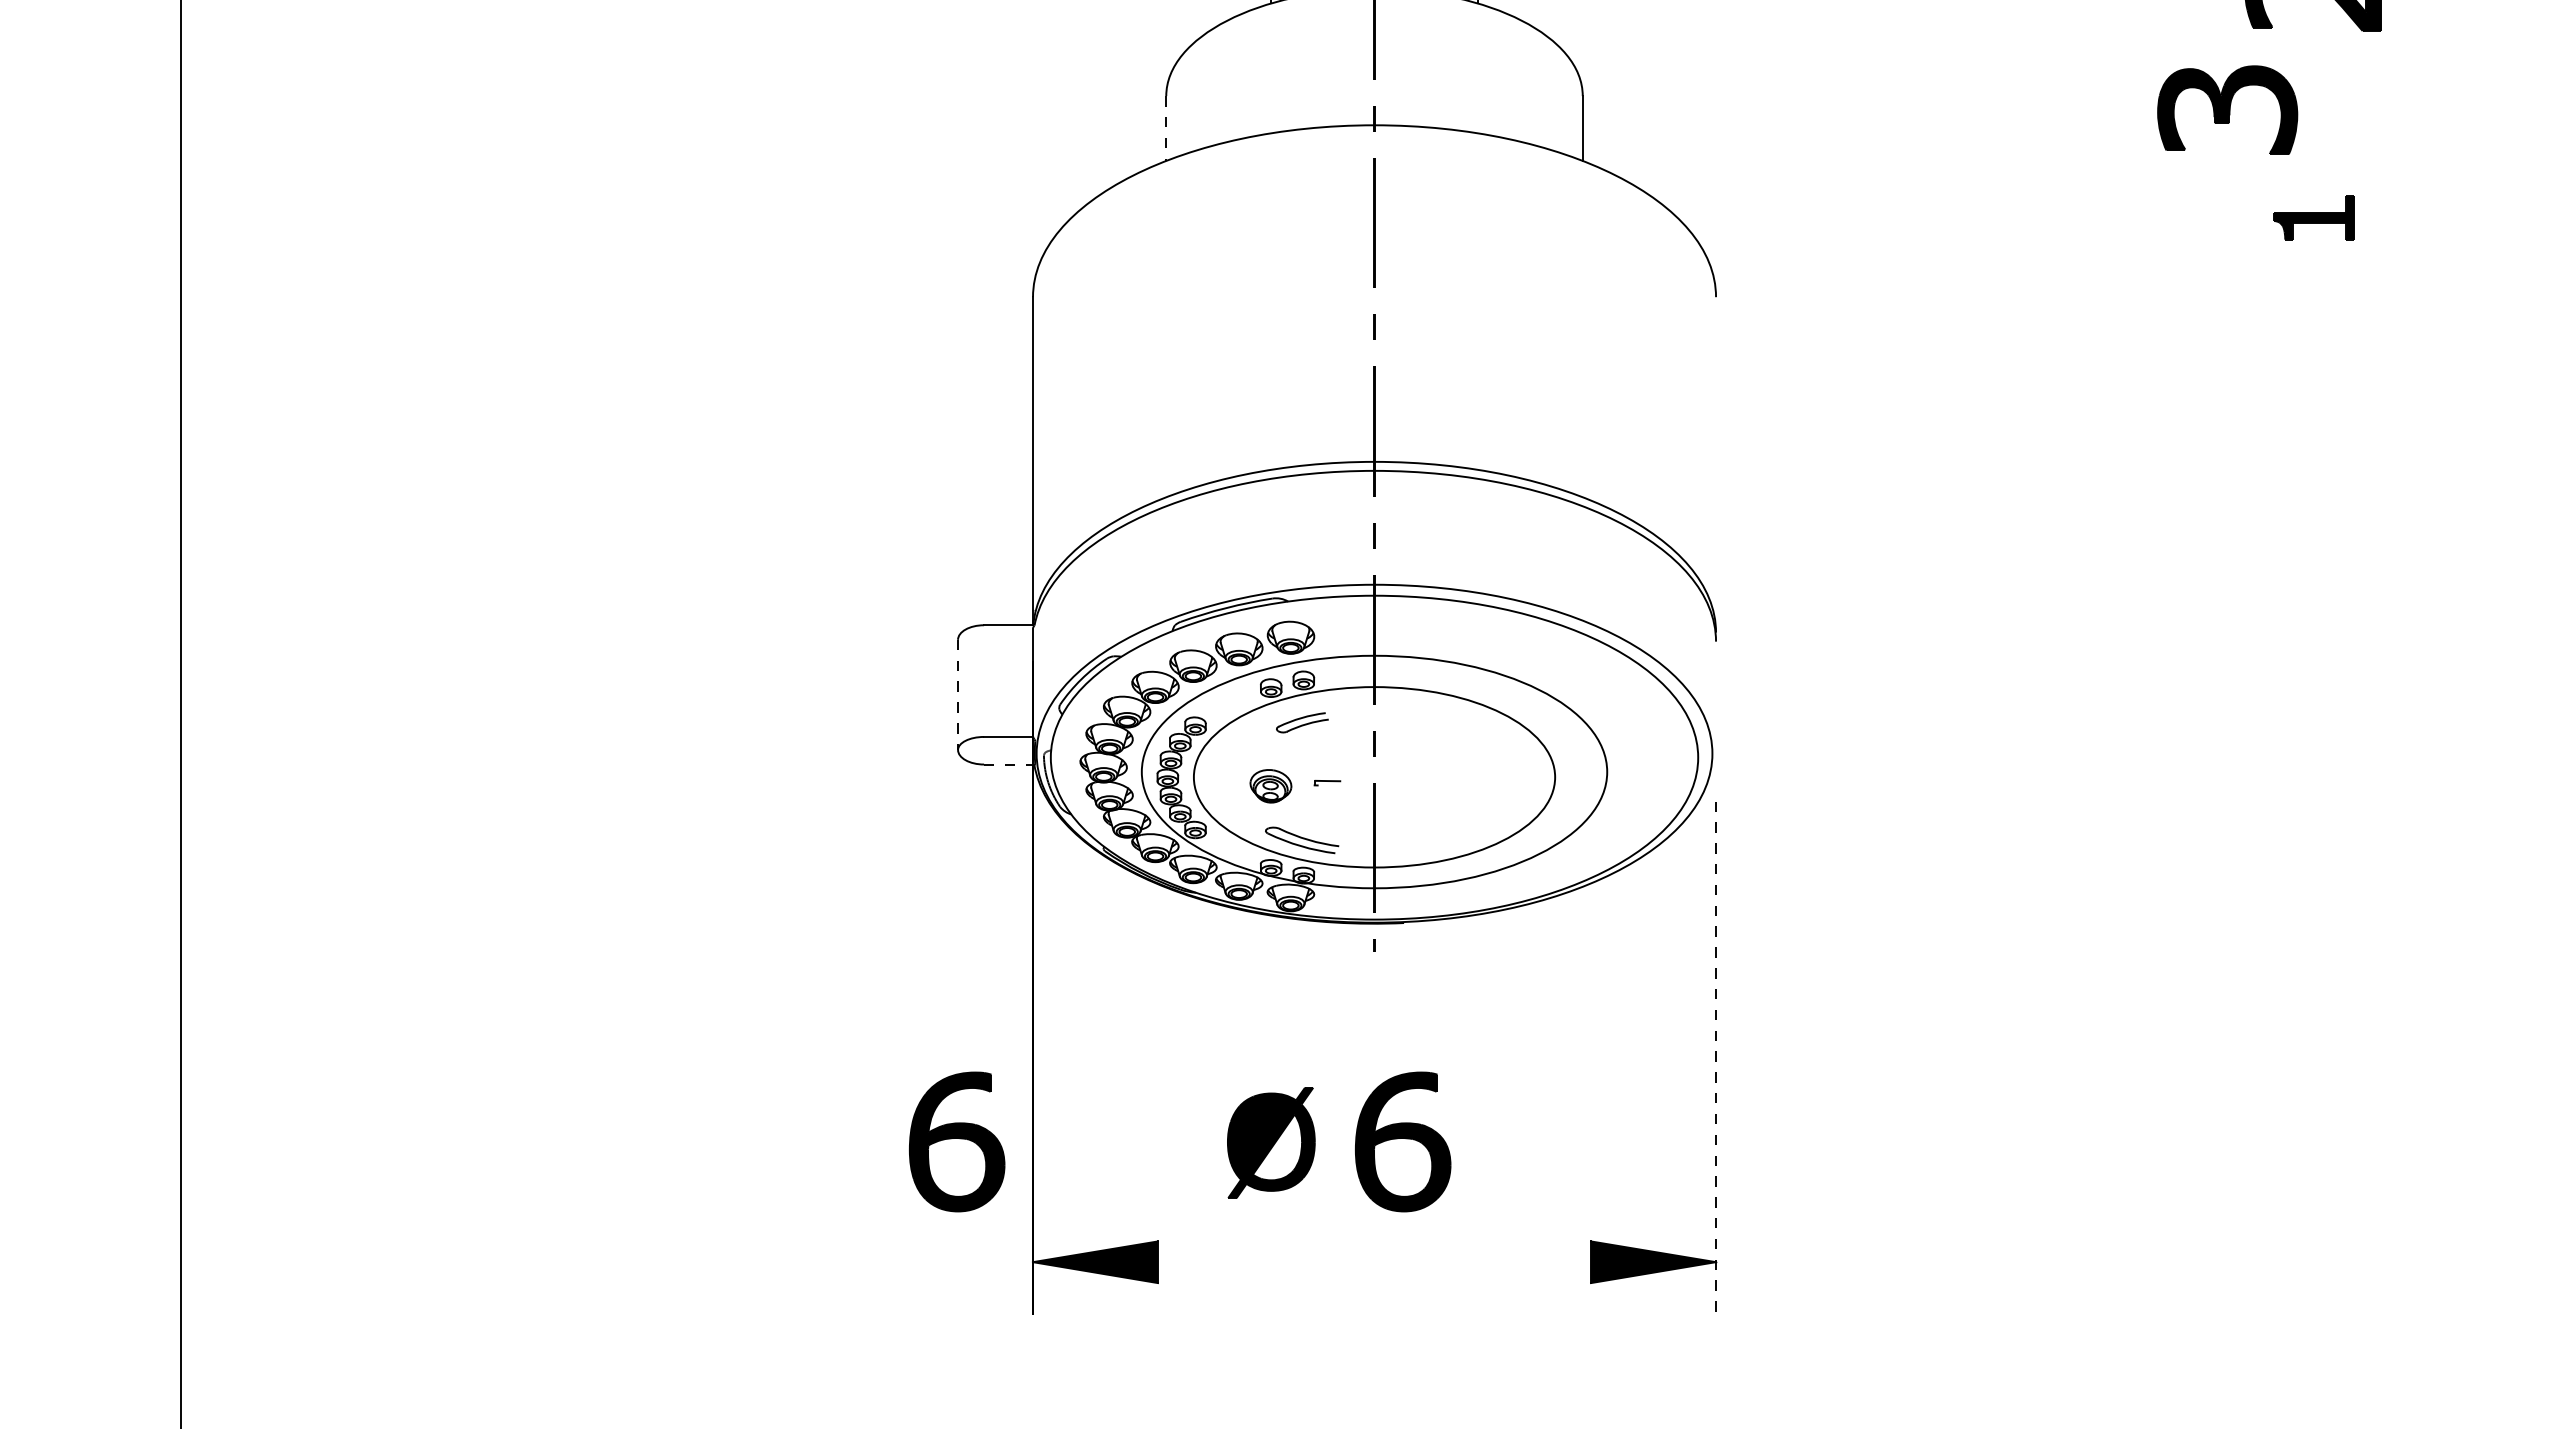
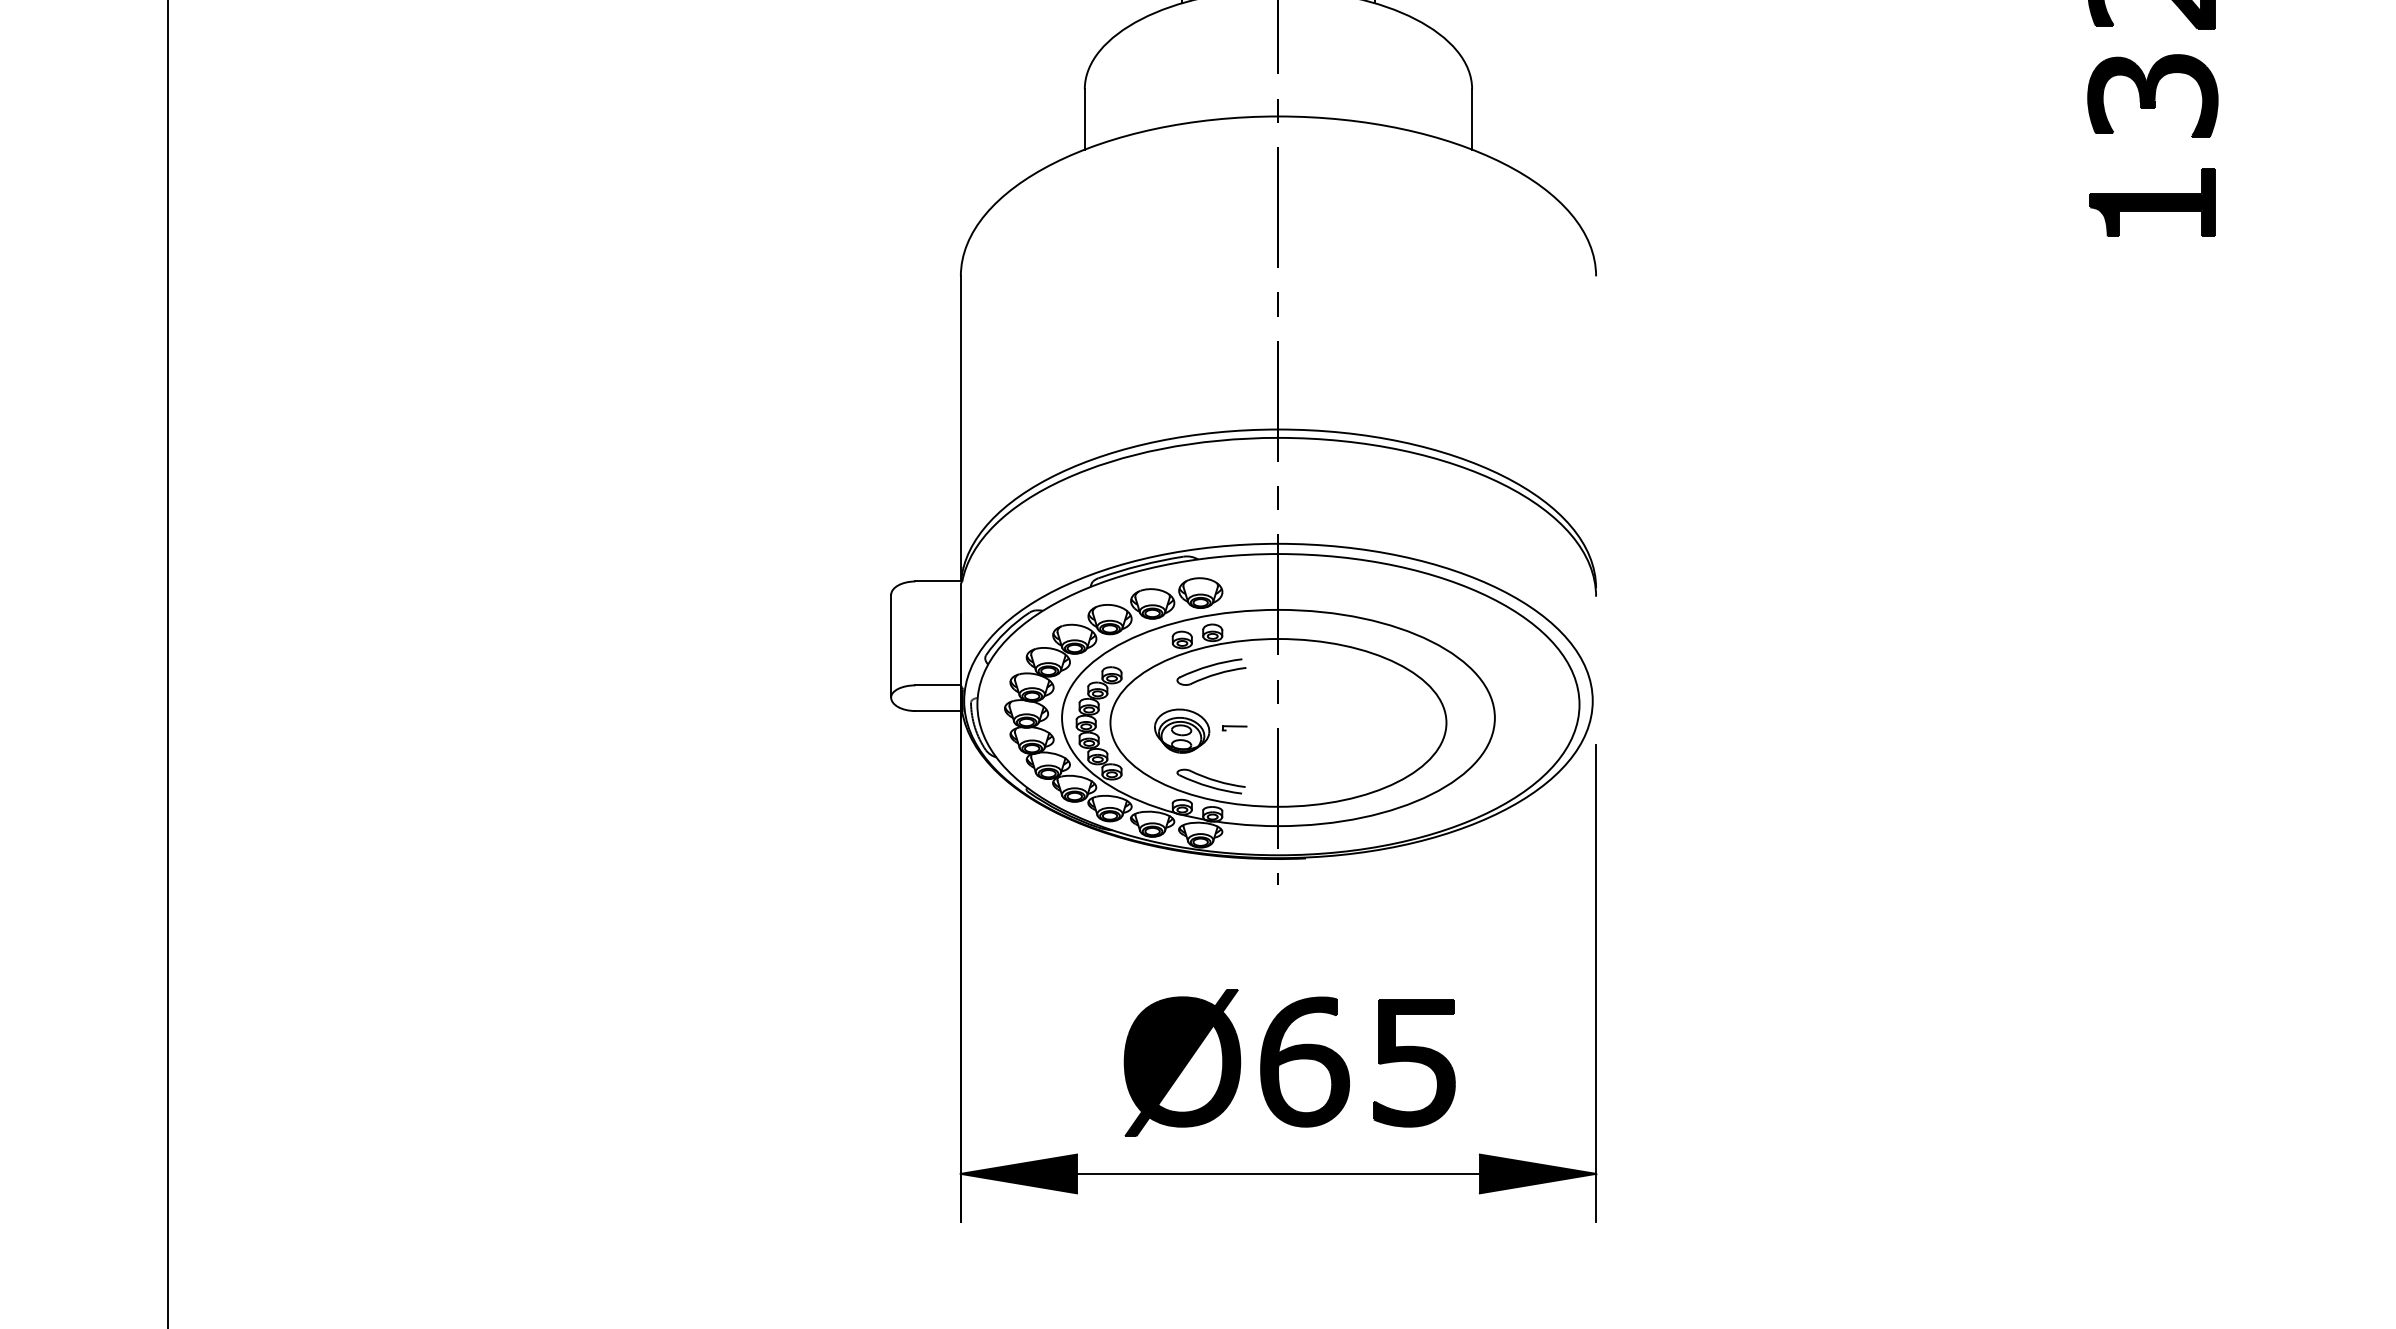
part: (2227, 109) -> (2152, 95), moved
line: (1166, 129) -> (1084, 120), dashed -> solid
part: (2313, 217) -> (2151, 202), size x1.67
line: (958, 695) -> (891, 646), dashed -> solid
part: (1302, 722) -> (1211, 671), size x1.43
line: (1009, 764) -> (938, 711), dashed -> solid
part: (1270, 786) -> (1181, 731), size x1.43
line: (1715, 1058) -> (1595, 984), dashed -> solid
part: (957, 1141) -> (890, 1061), removed
part: (1271, 1142) -> (1182, 1062), size x1.43
part: (1520, 1143) -> (1414, 1063), added
line: (1374, 1262) -> (1278, 1174), added

